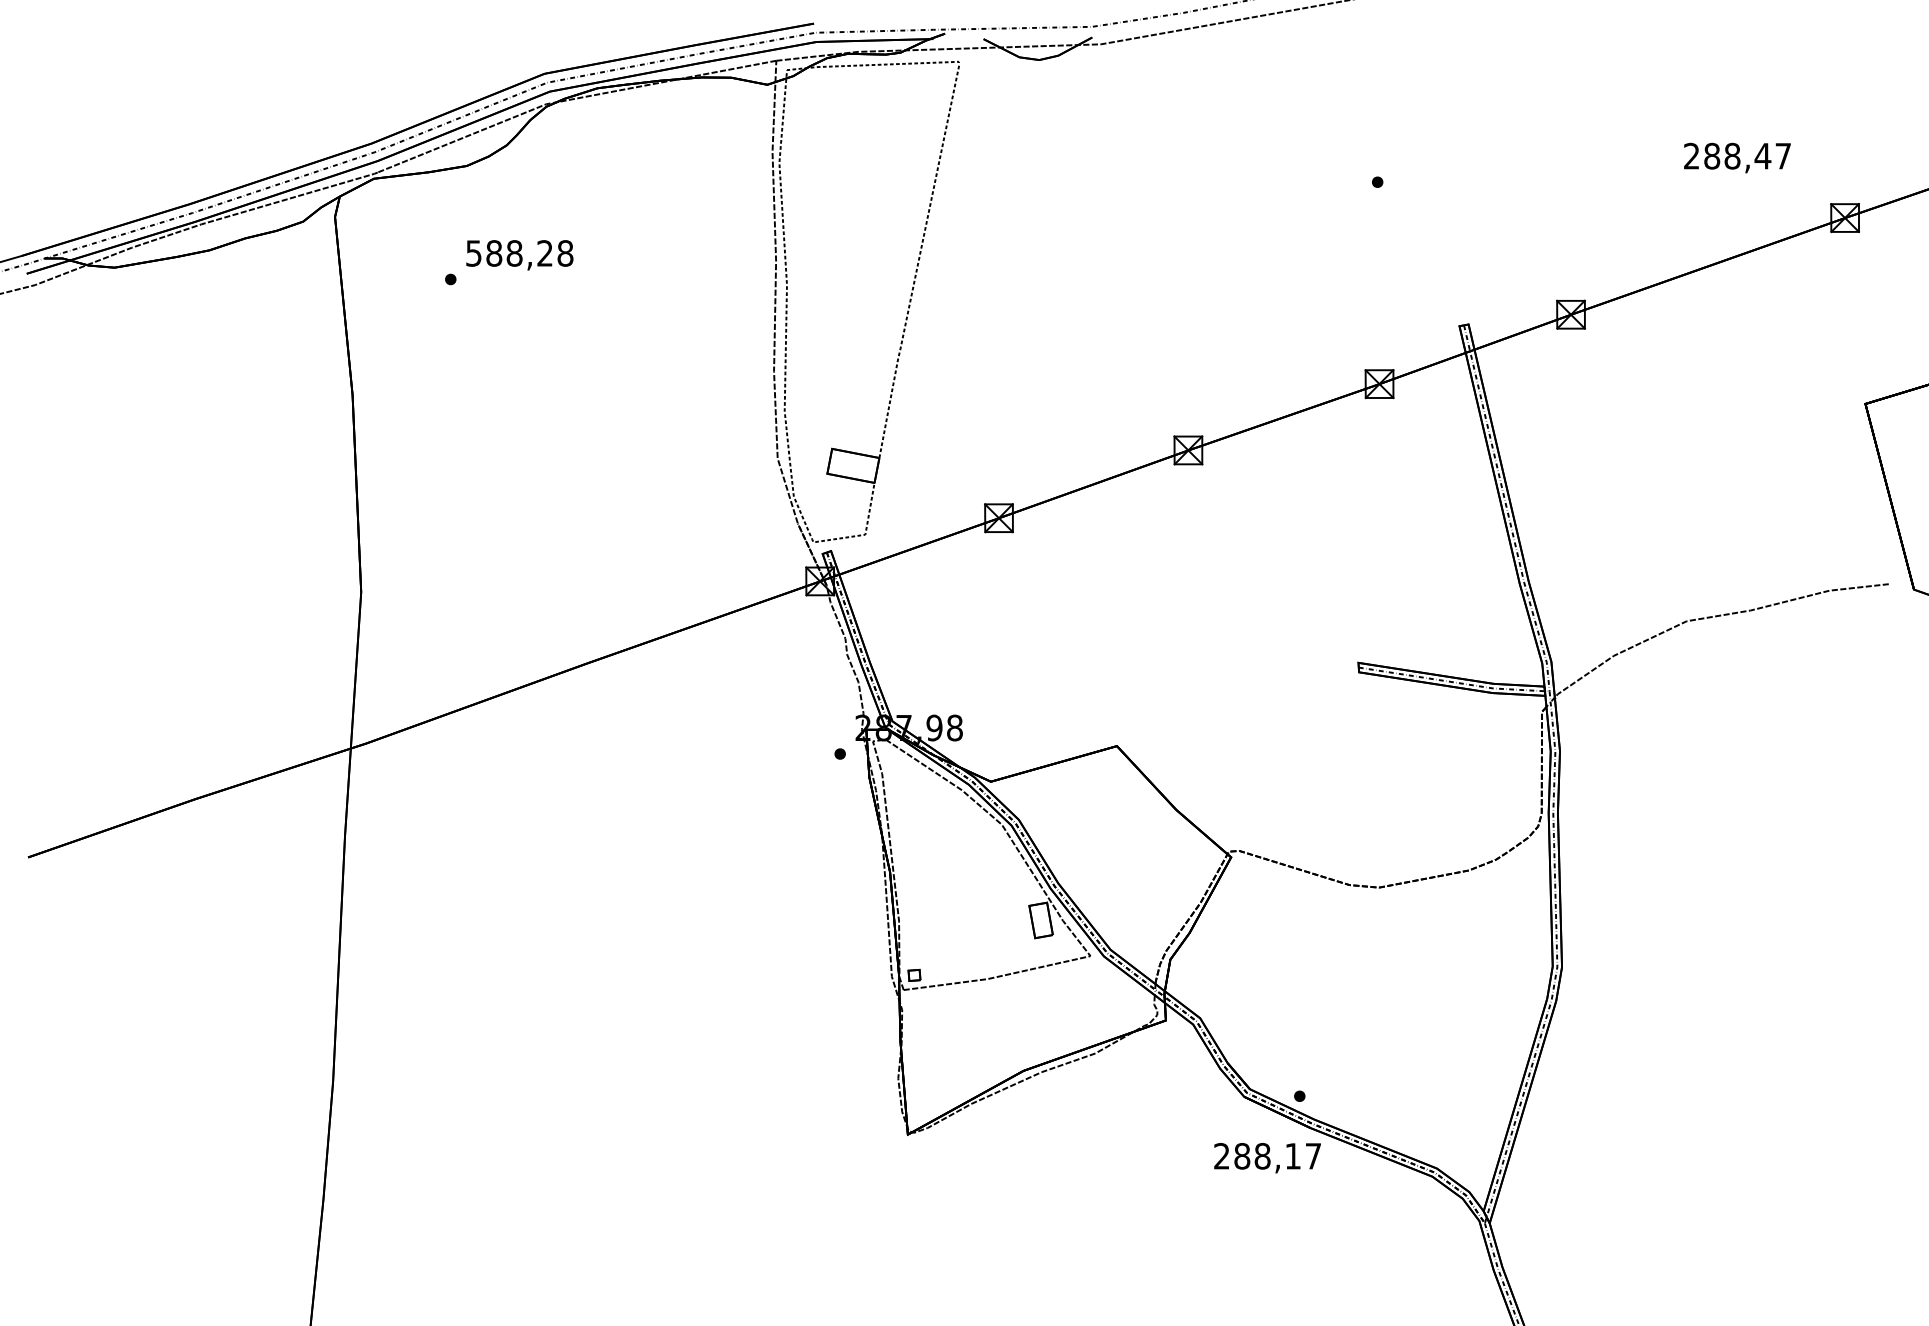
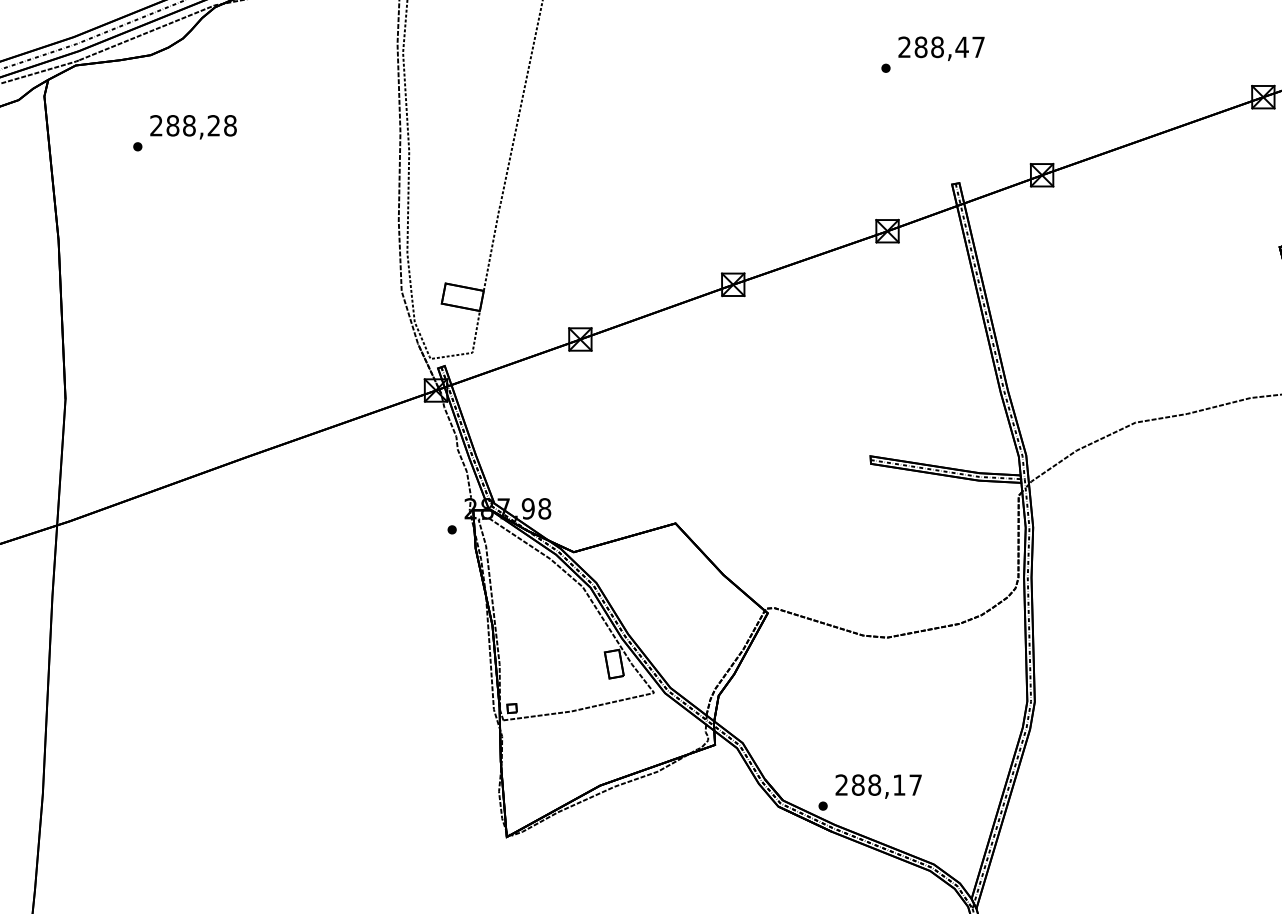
text: (1737, 157) -> (941, 48), moved
text: (473, 253) -> (156, 125), 588,28 -> 288,28
text: (1267, 1158) -> (878, 786), moved

